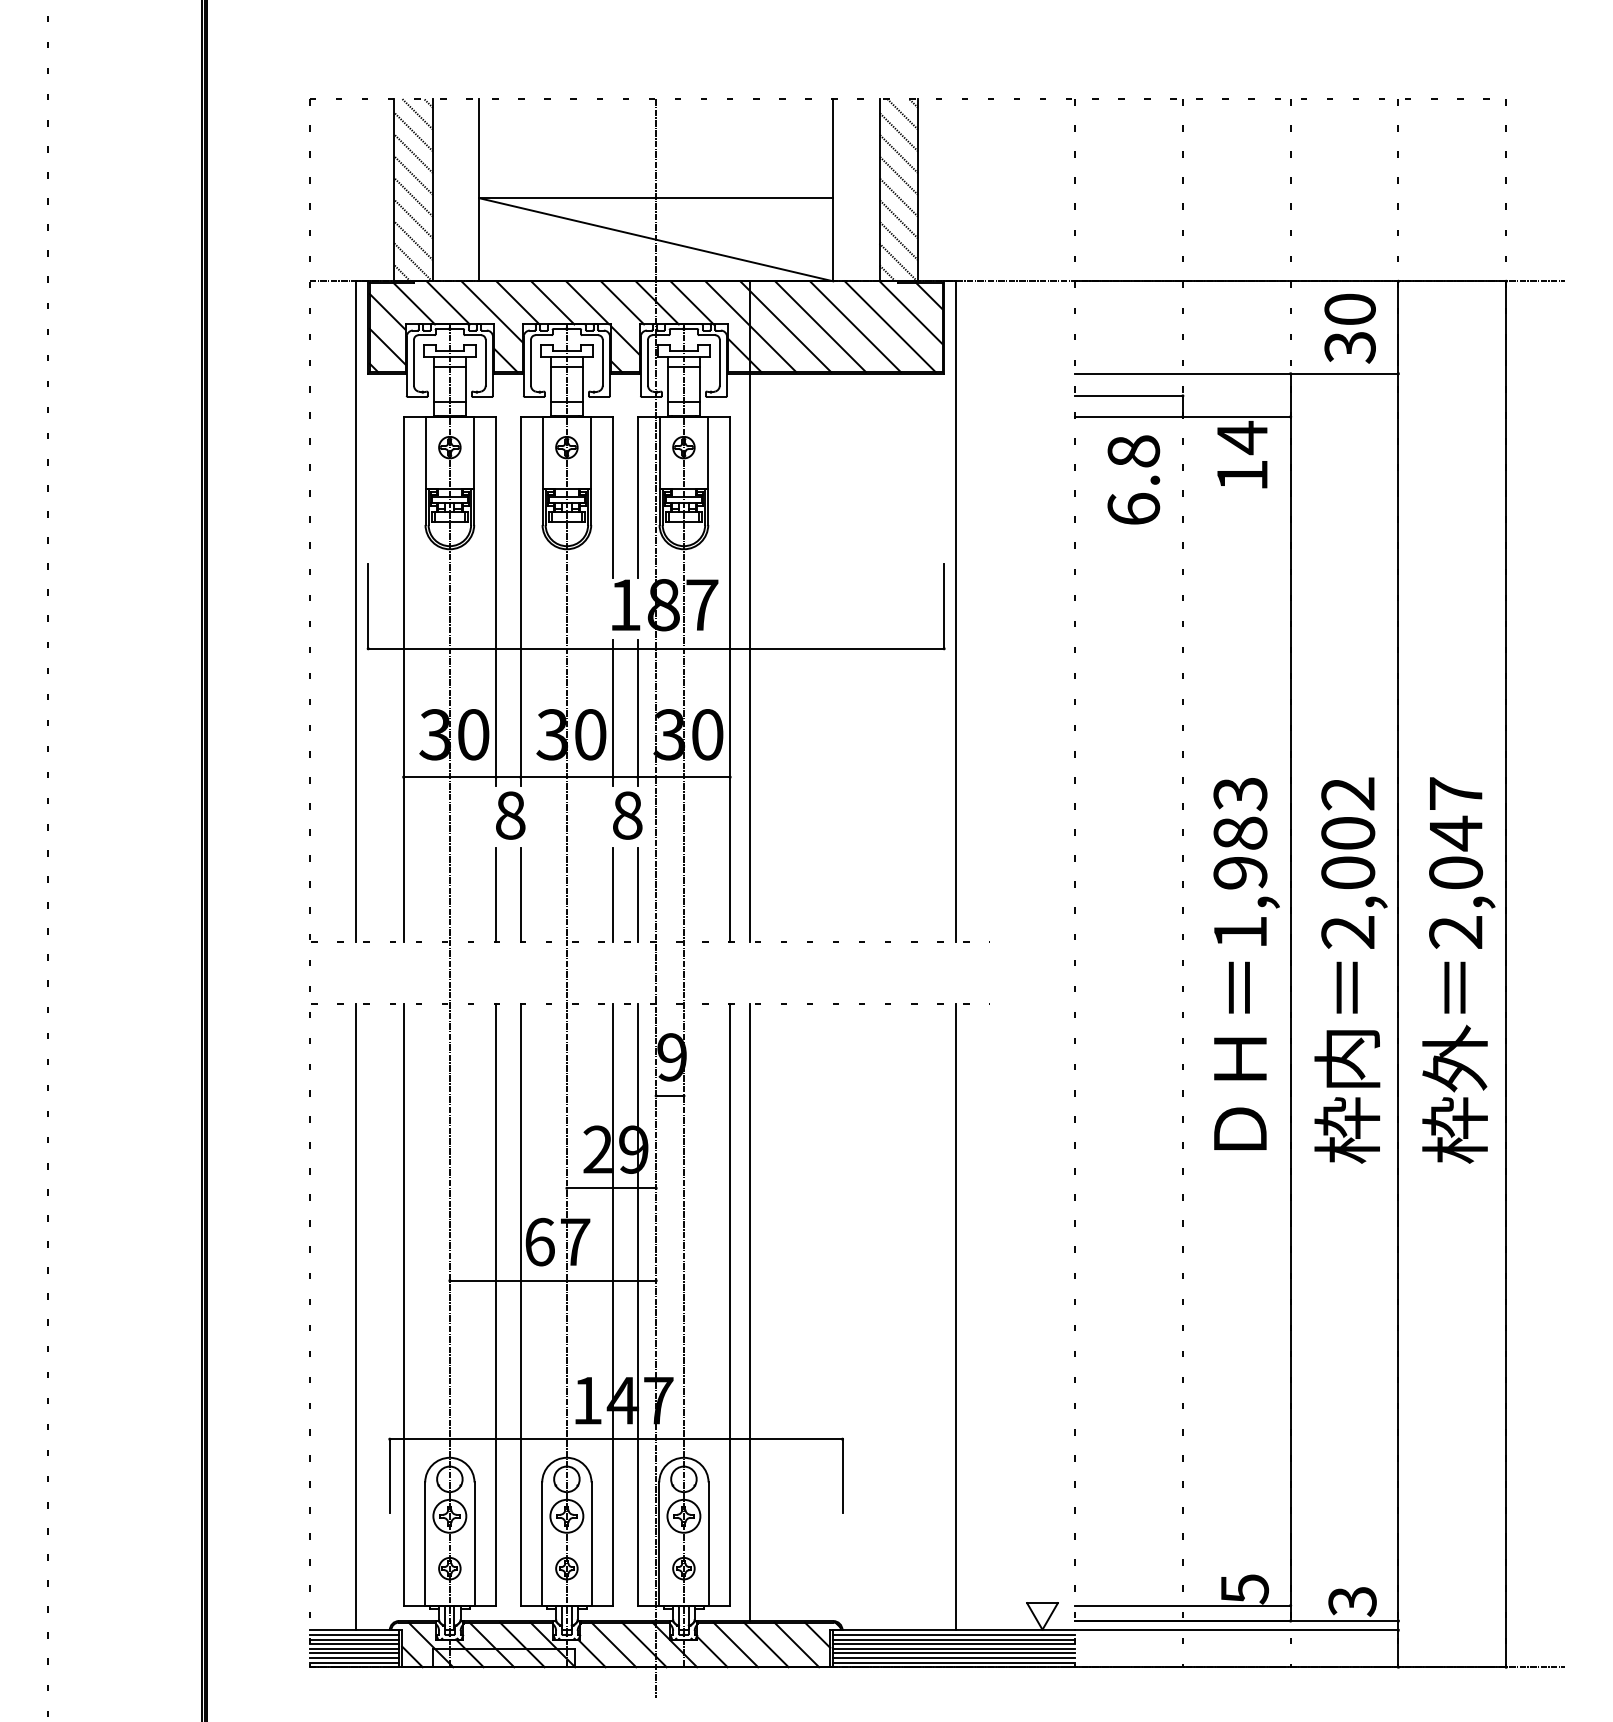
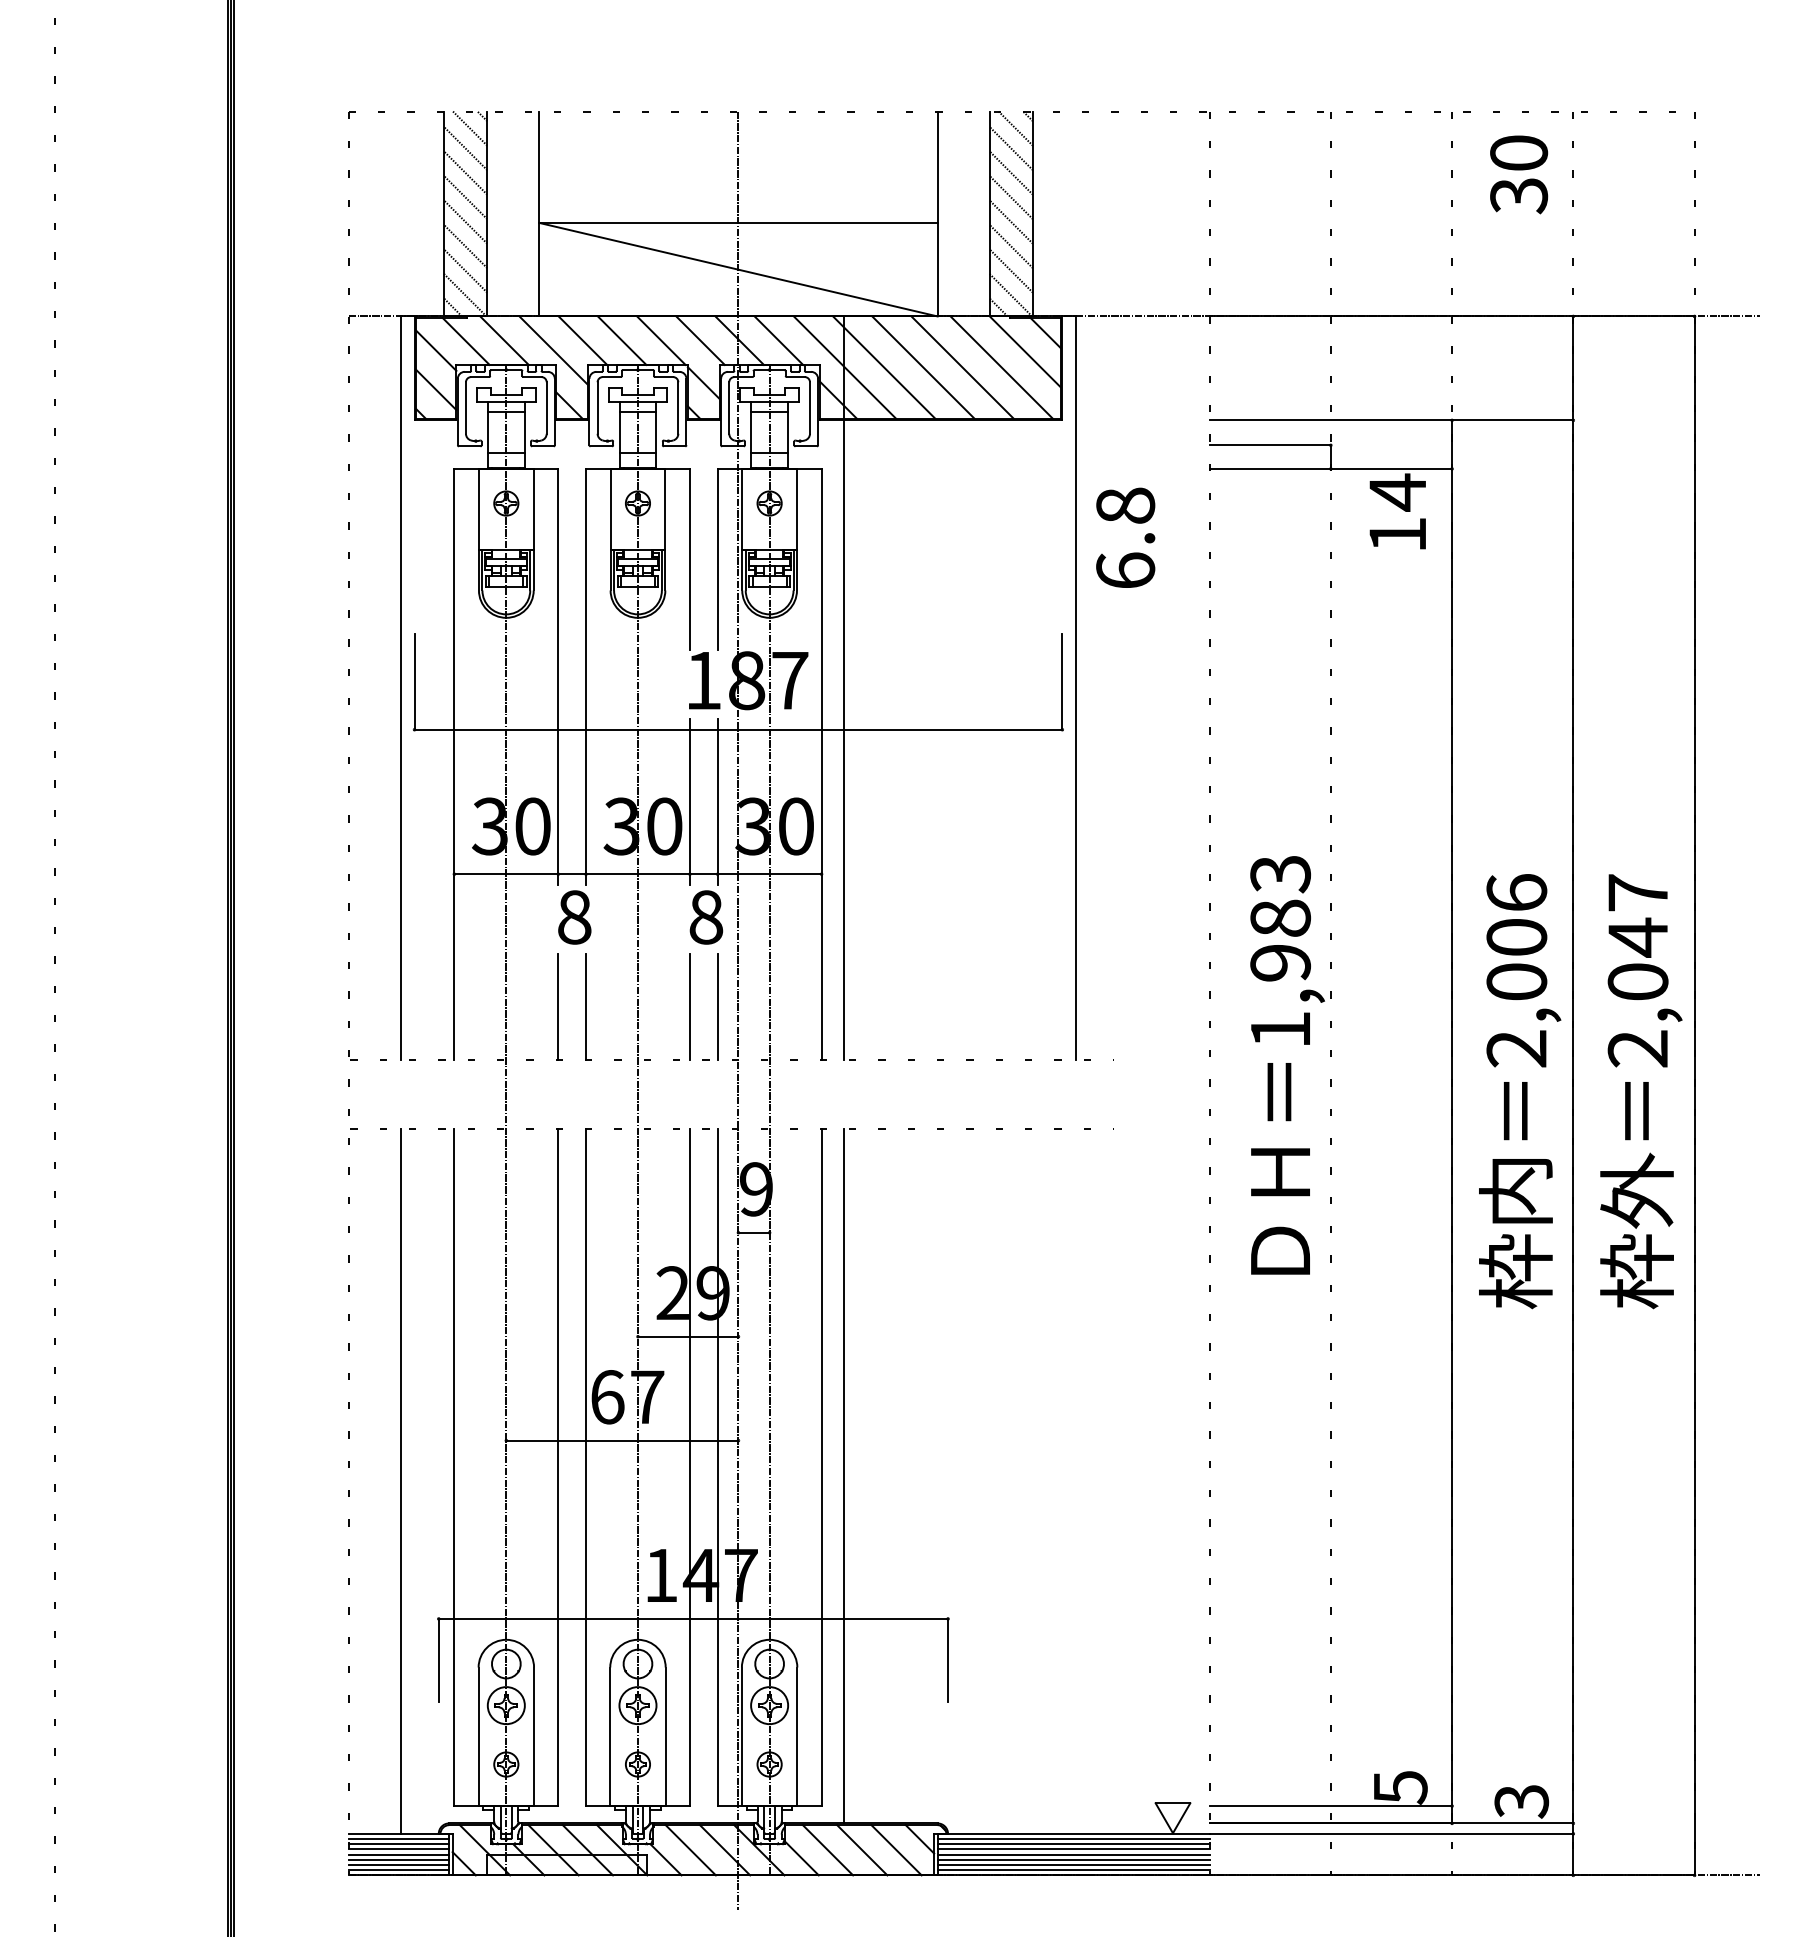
text: (1350, 328) -> (1519, 174), moved
text: (1133, 479) -> (1125, 537), moved
text: (1347, 793) -> (1516, 892), 2,002 -> 2,006
text: (1246, 964) -> (1287, 1065), moved
line: (956, 1316) -> (1076, 1480), removed

